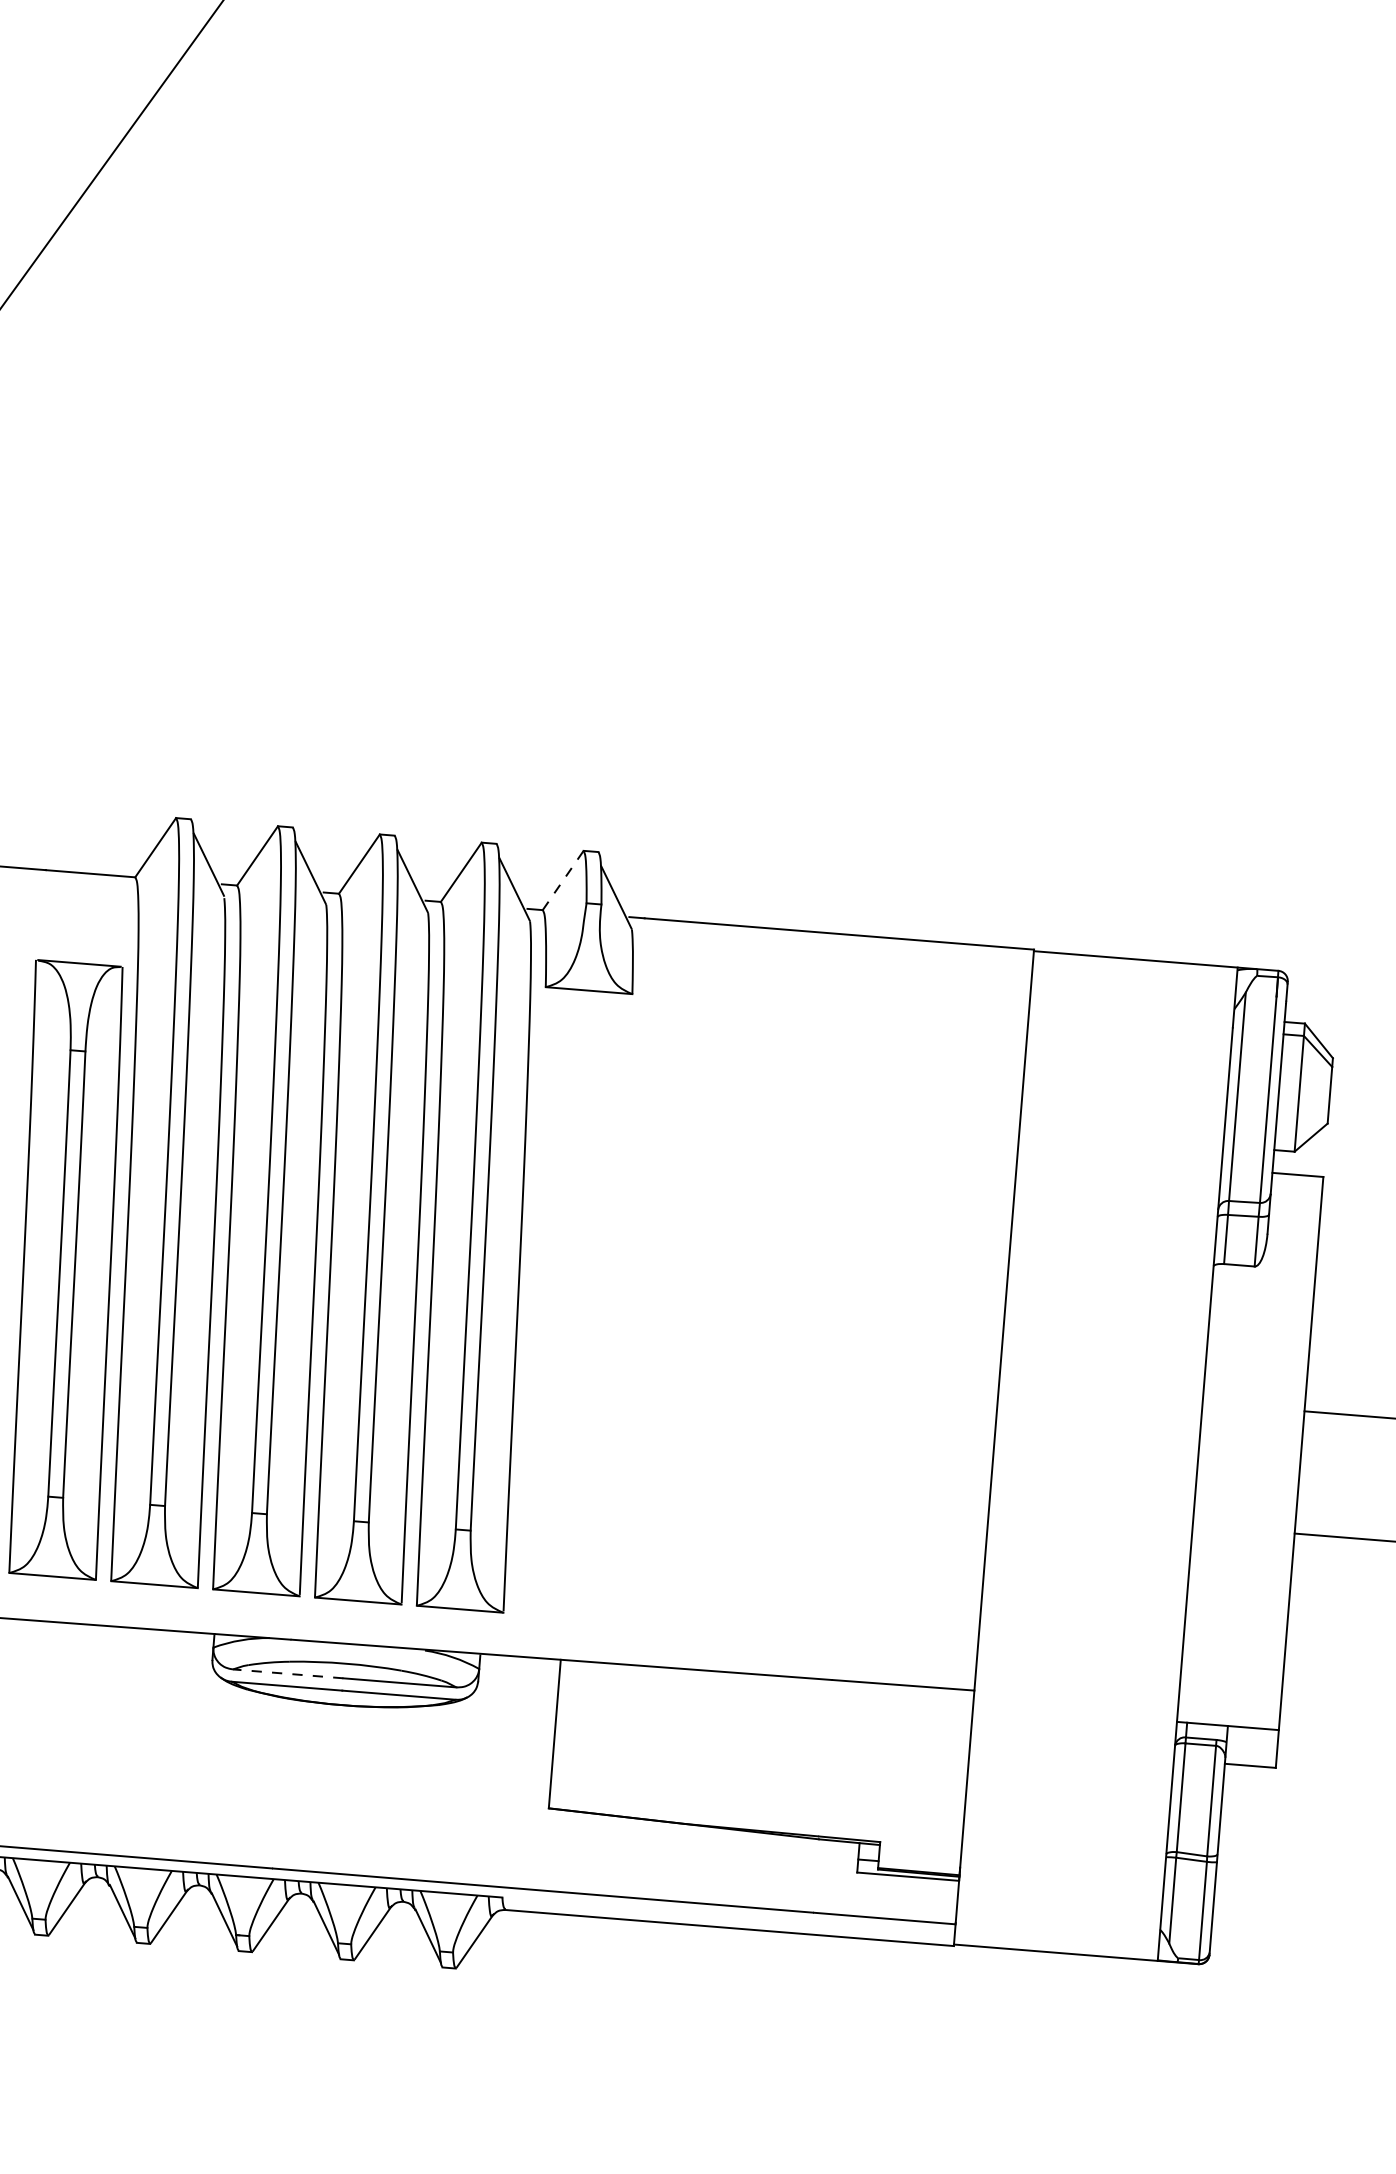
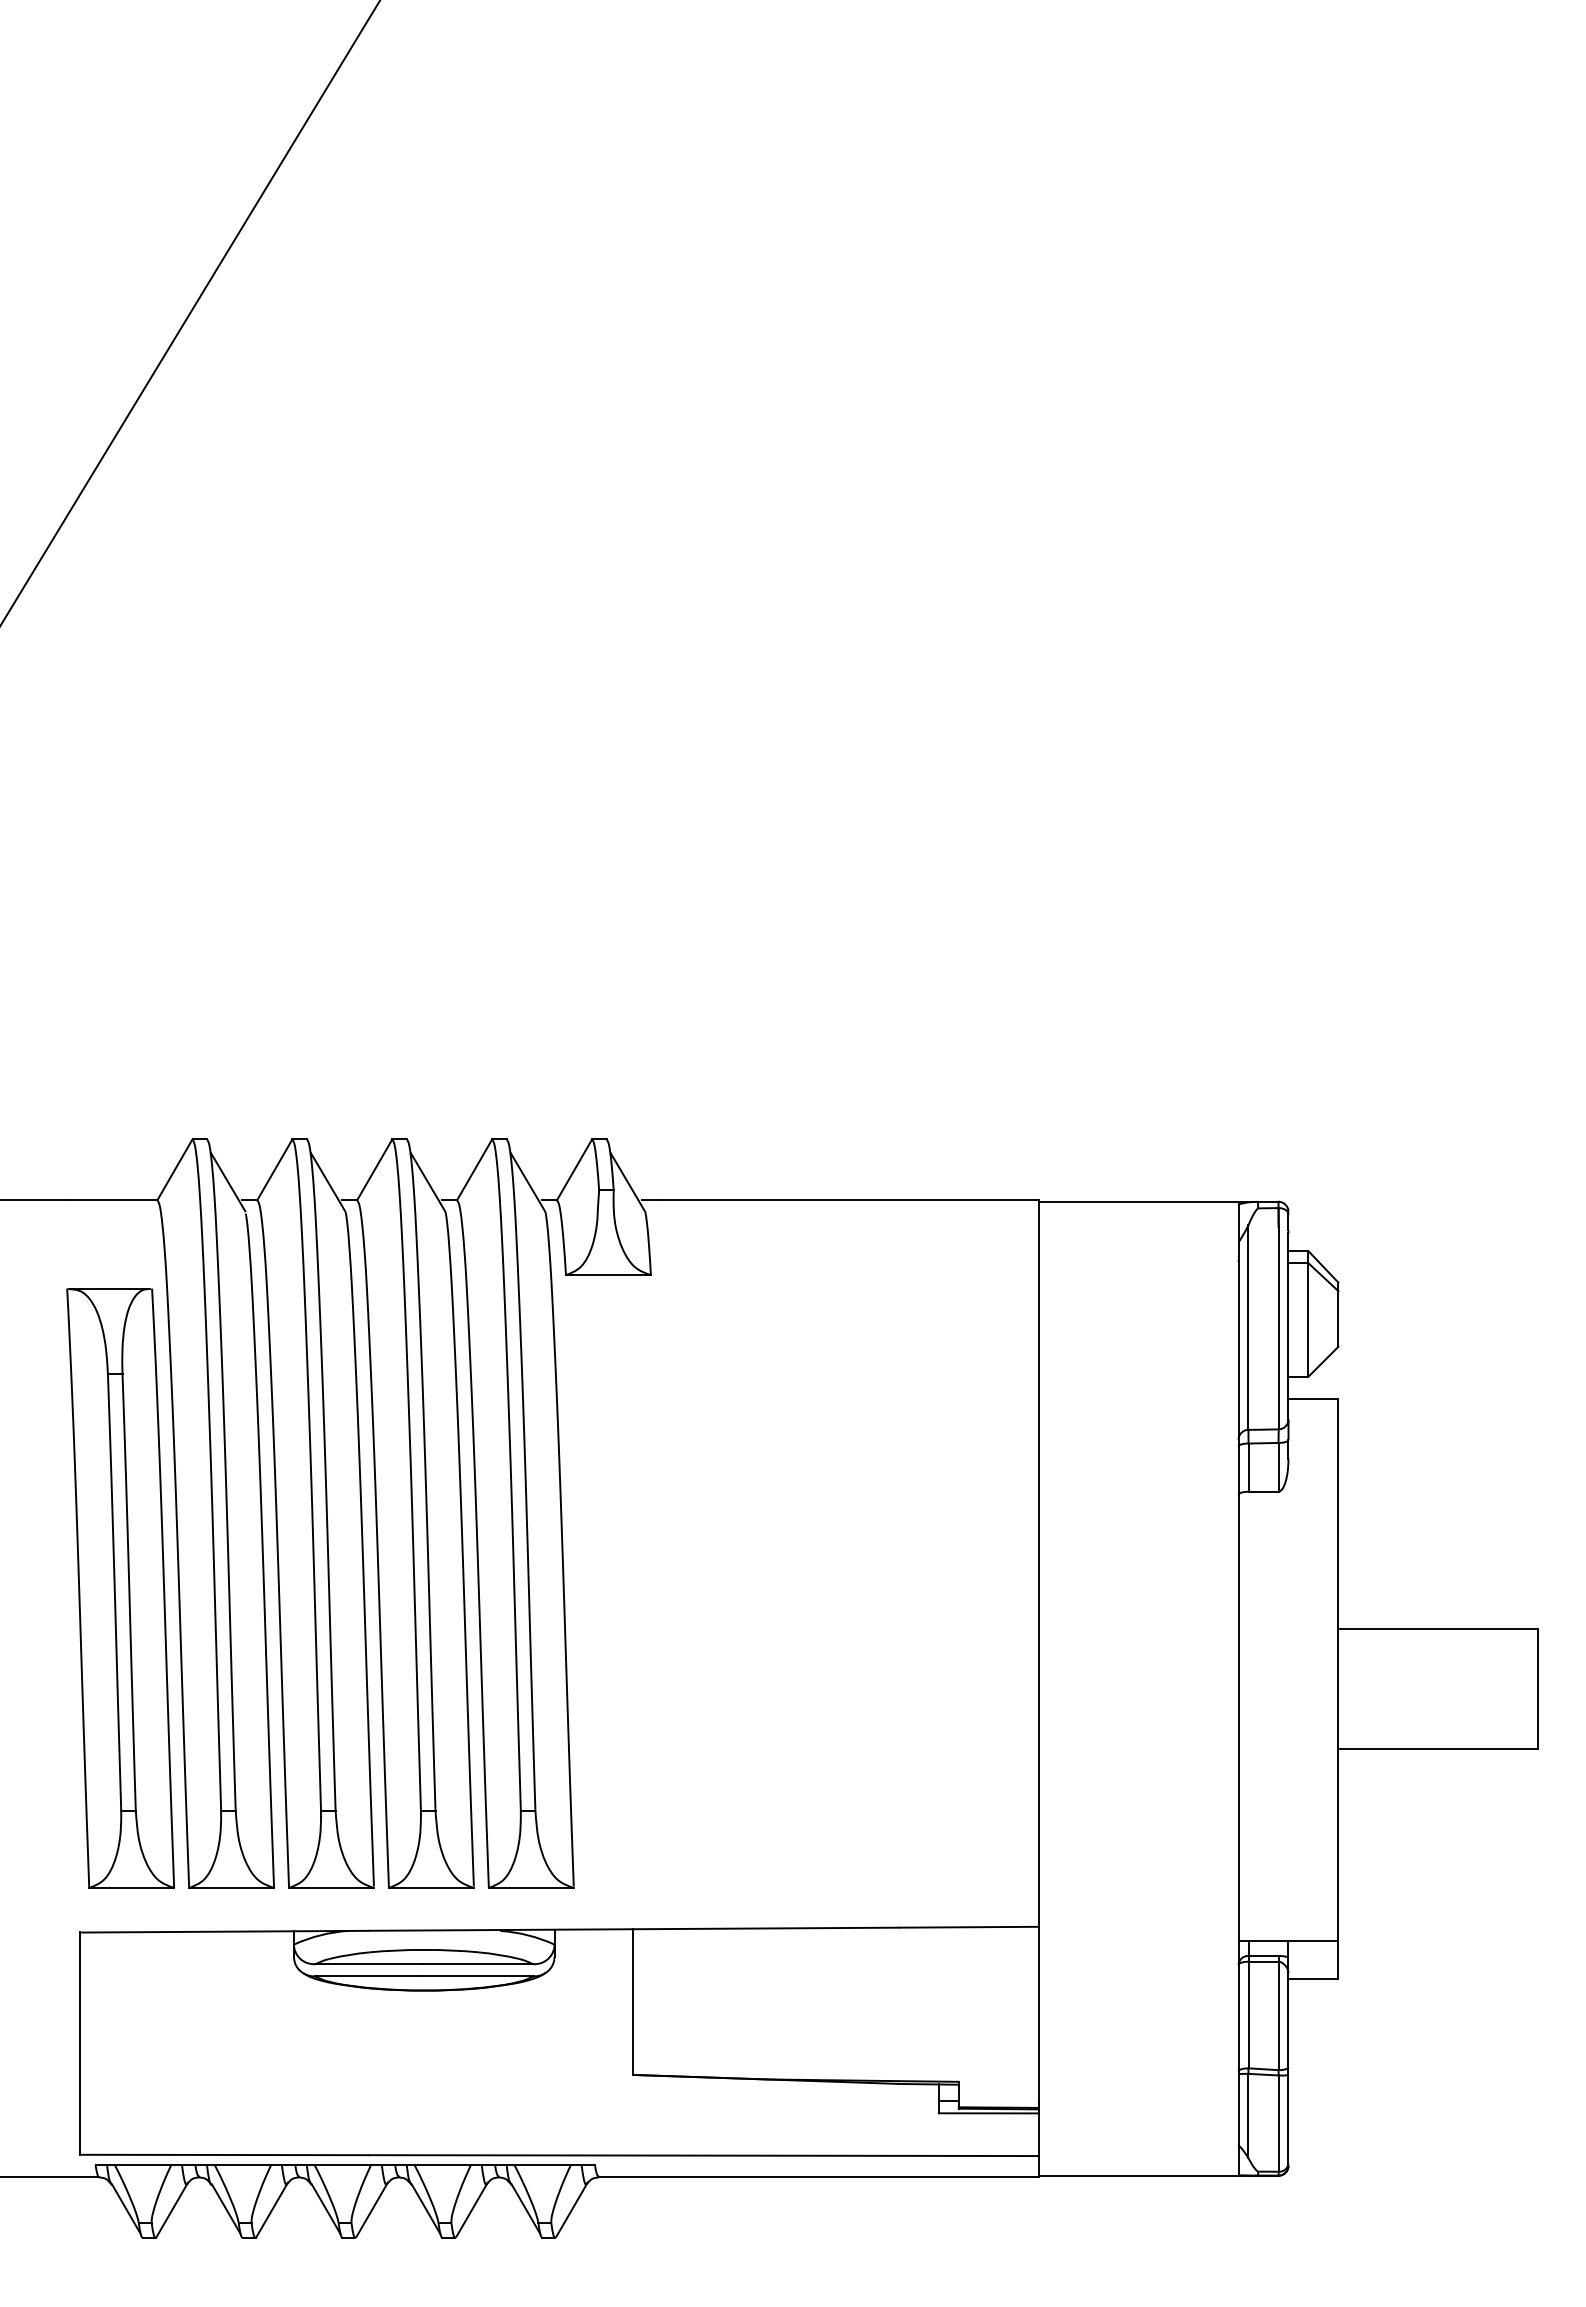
line: (563, 880) -> (574, 1169), dashed -> solid
line: (287, 1673) -> (368, 1964), dashed -> solid

